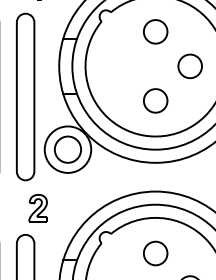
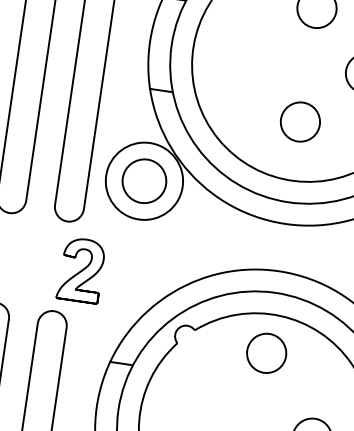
part: (37, 208) -> (80, 270), size x1.4
circle: (155, 253) -> (266, 353), moved

